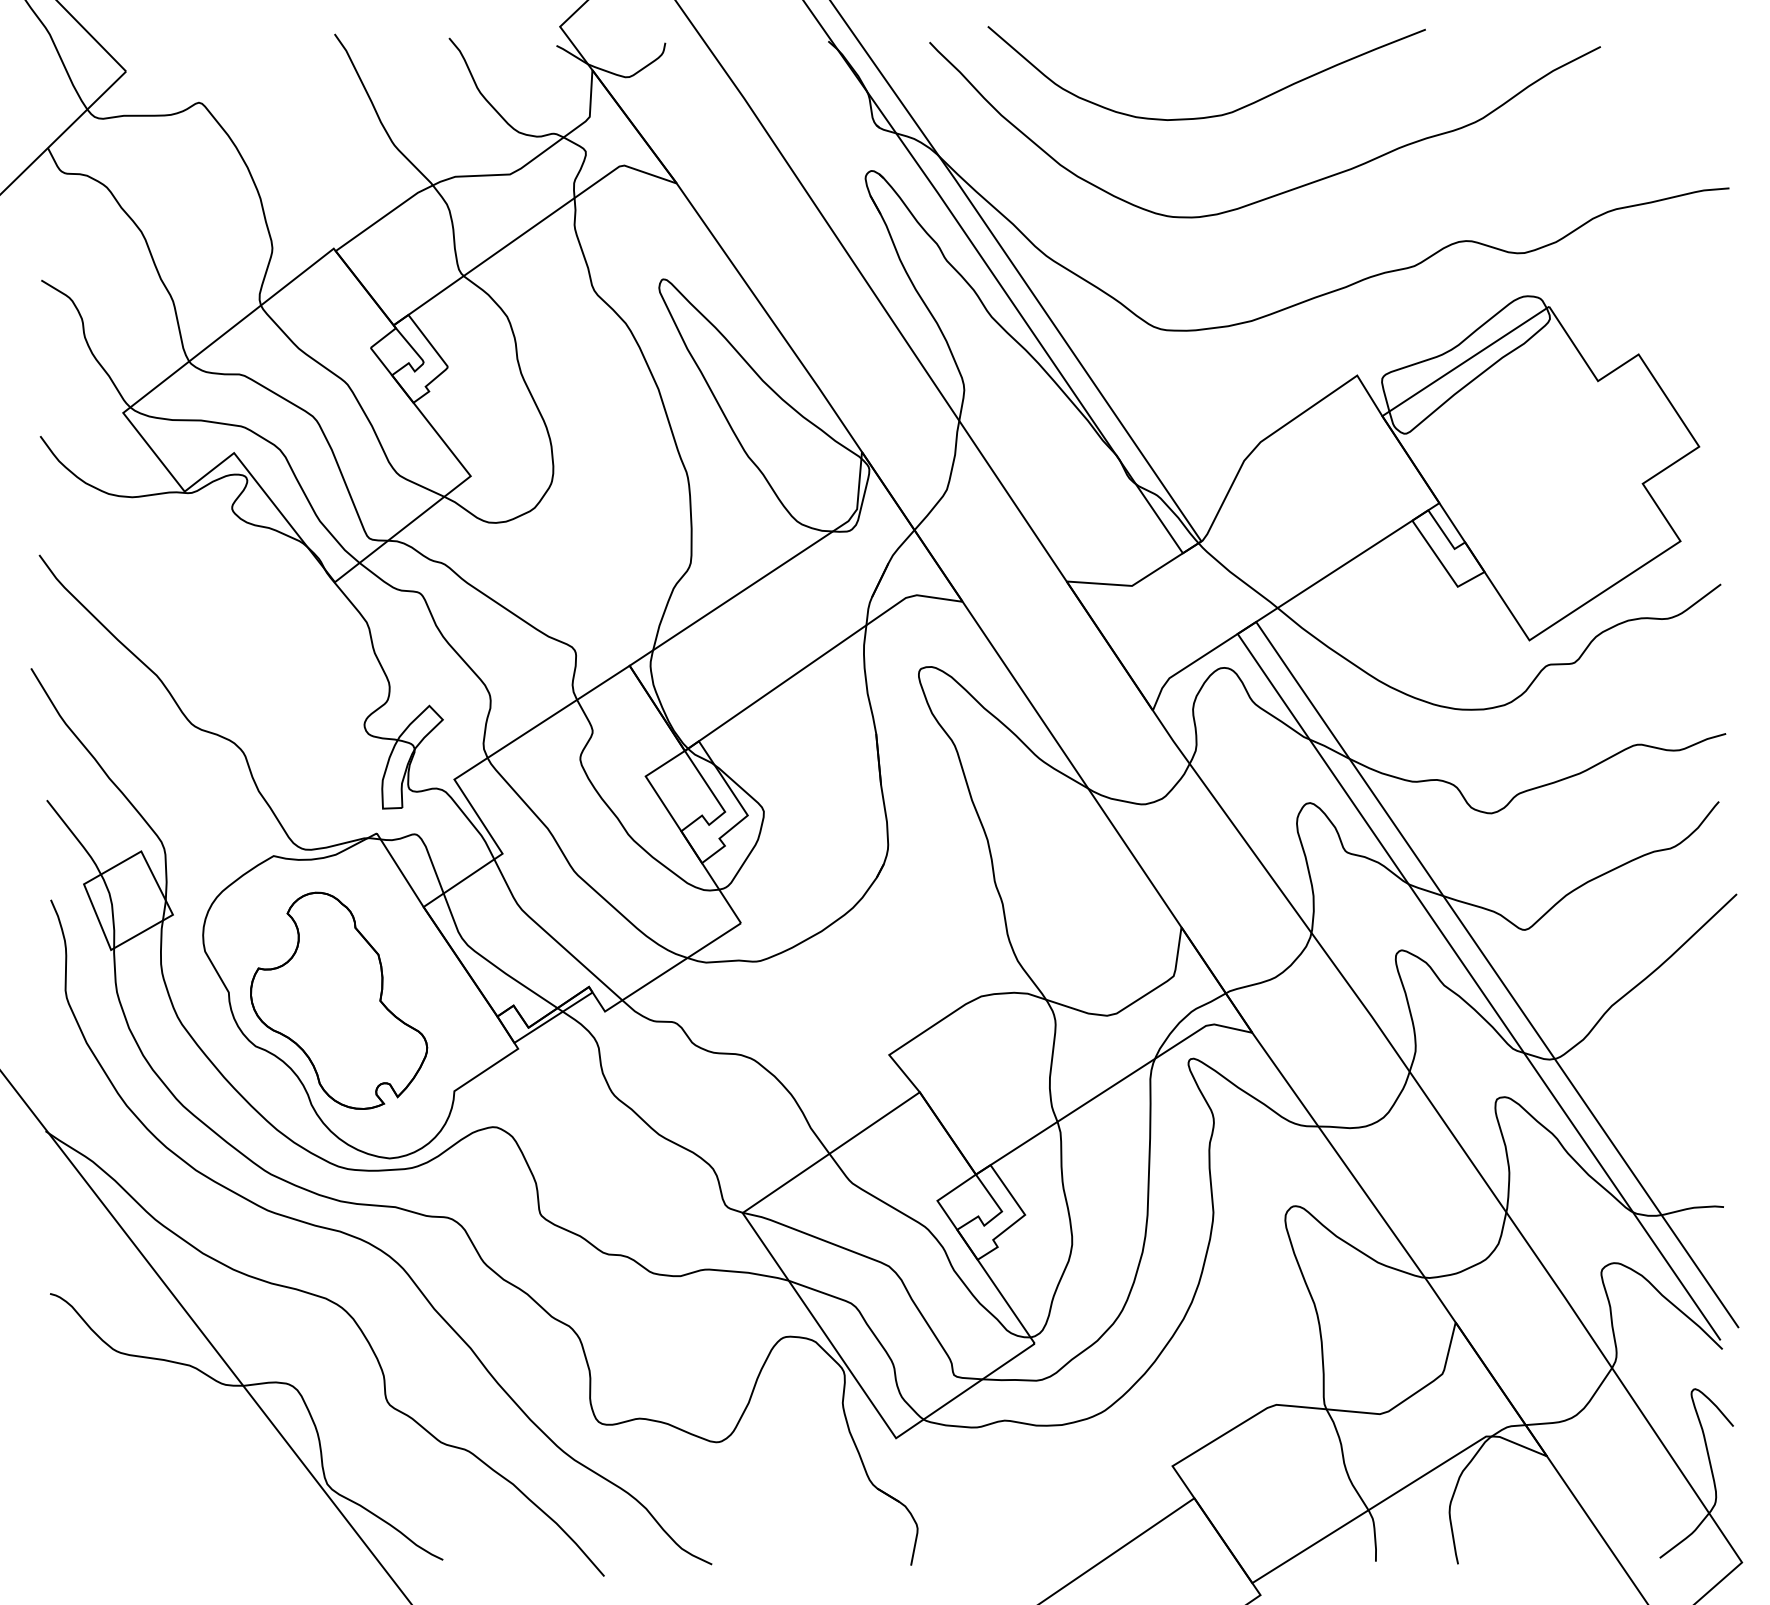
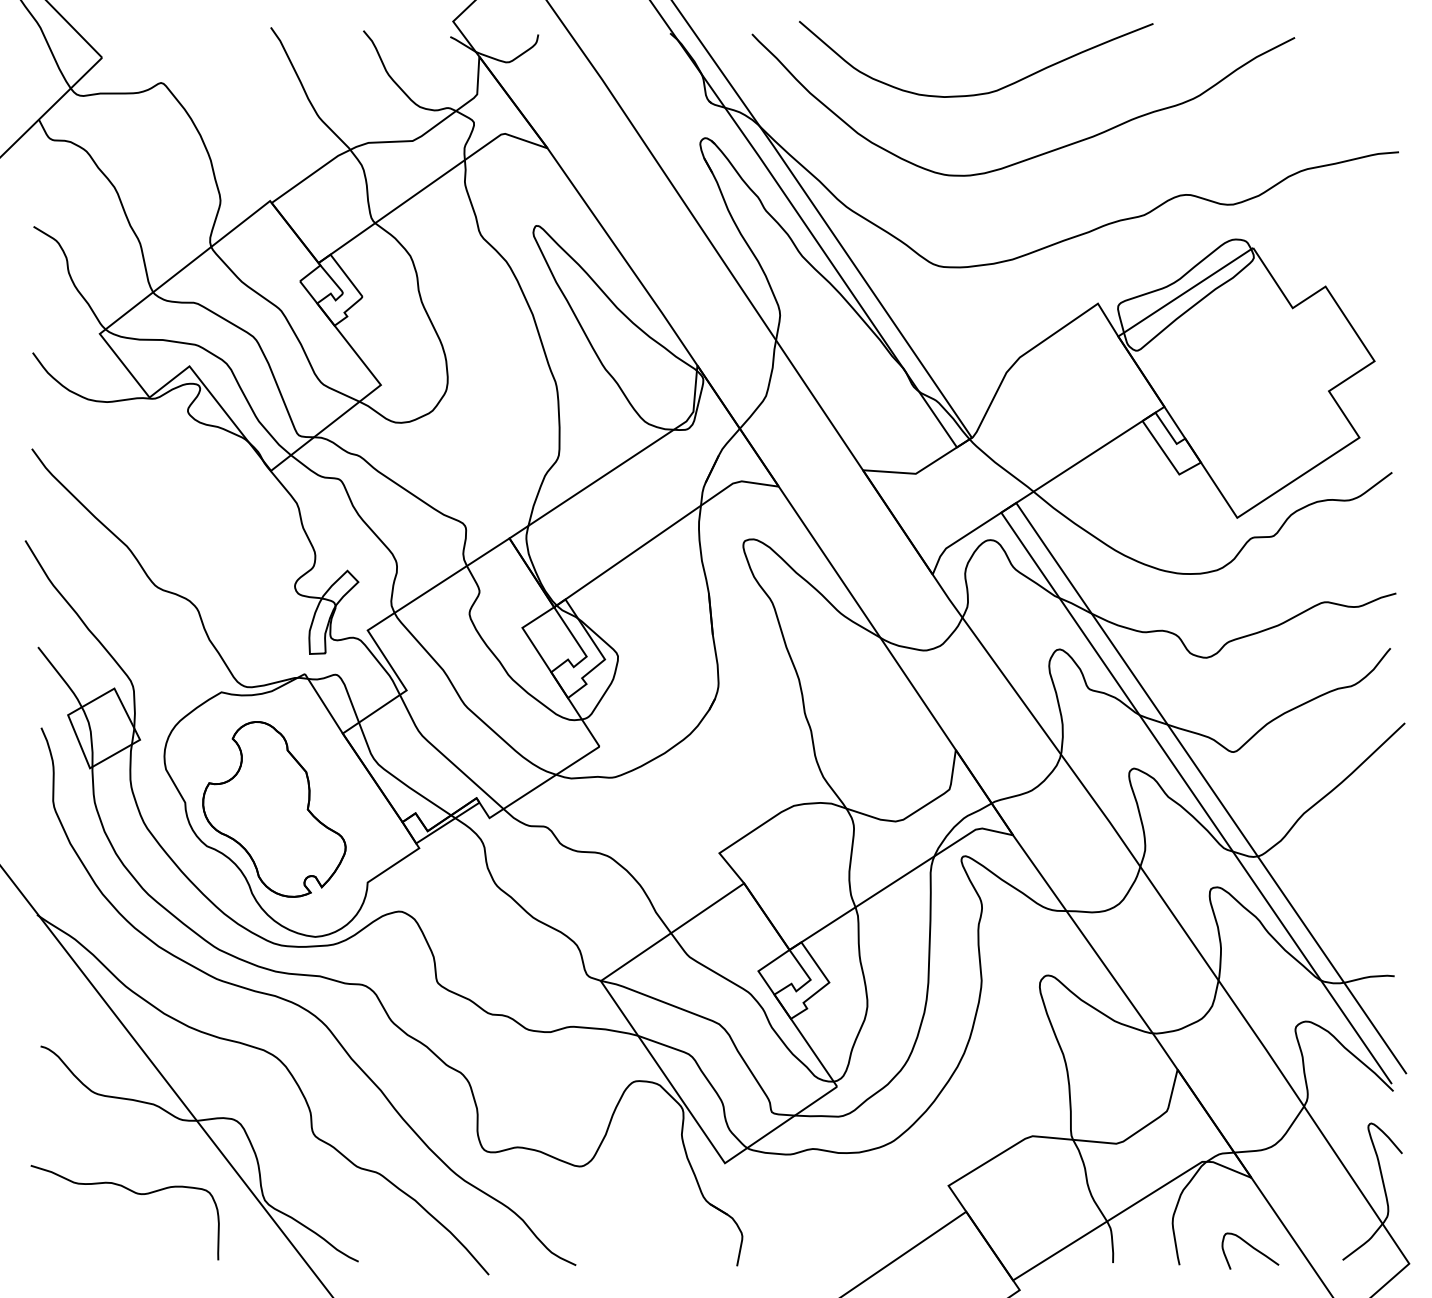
curve: (166, 1475) -> (134, 1193), added
curve: (1548, 1543) -> (1252, 1248), added

